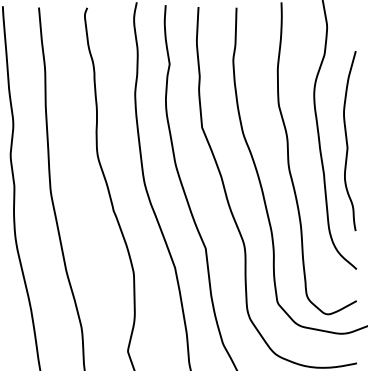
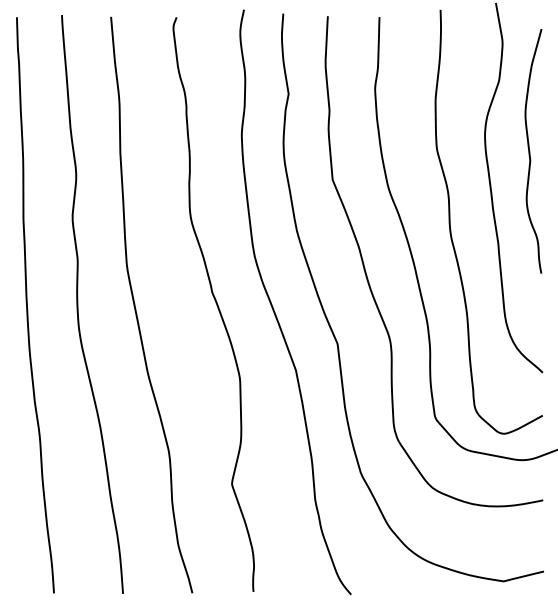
curve: (347, 141) -> (530, 151), moved

